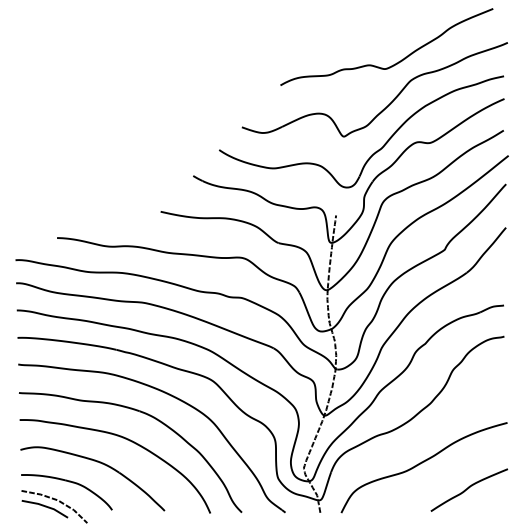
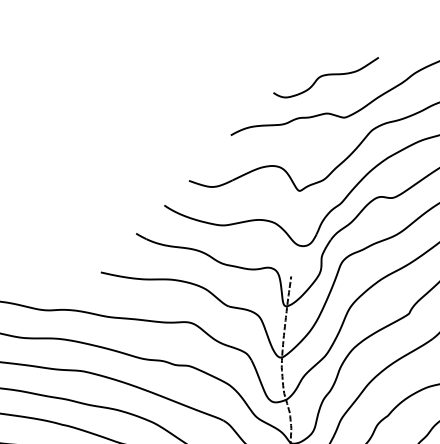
curve: (368, 30) -> (326, 75), added

